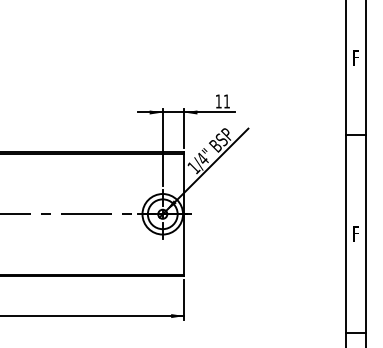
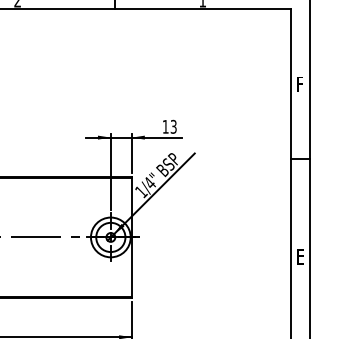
text: (226, 101) -> (173, 126), 11 -> 13
text: (356, 233) -> (300, 256), F -> E

